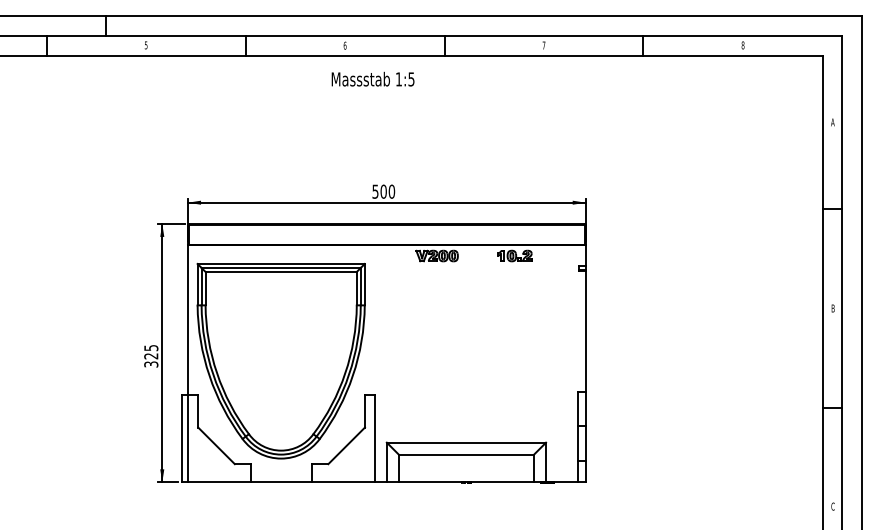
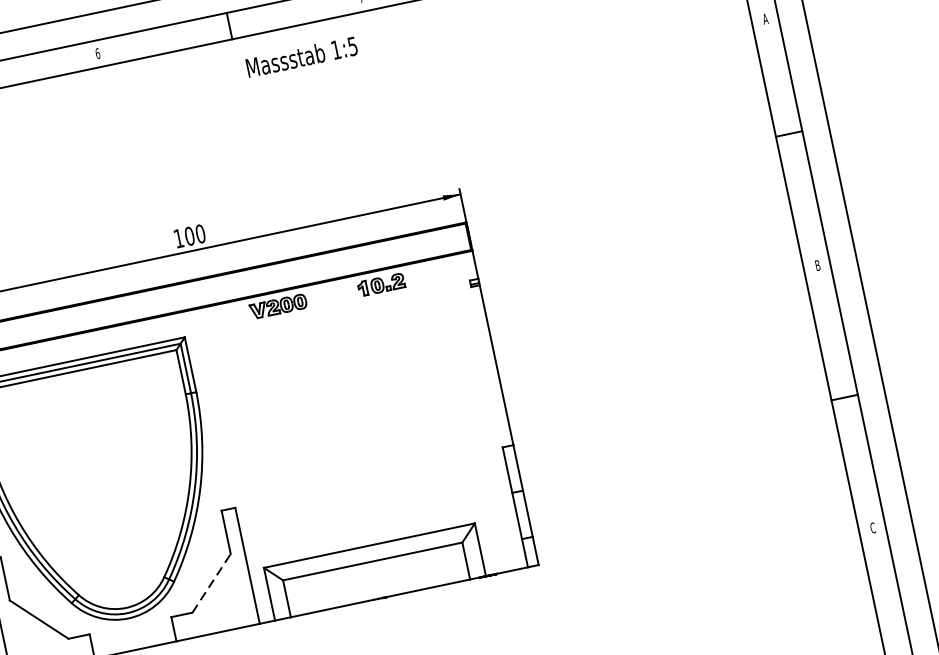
text: (372, 78) -> (300, 56), moved
text: (375, 191) -> (178, 238), 500 -> 100
line: (346, 445) -> (211, 582), solid -> dashed

